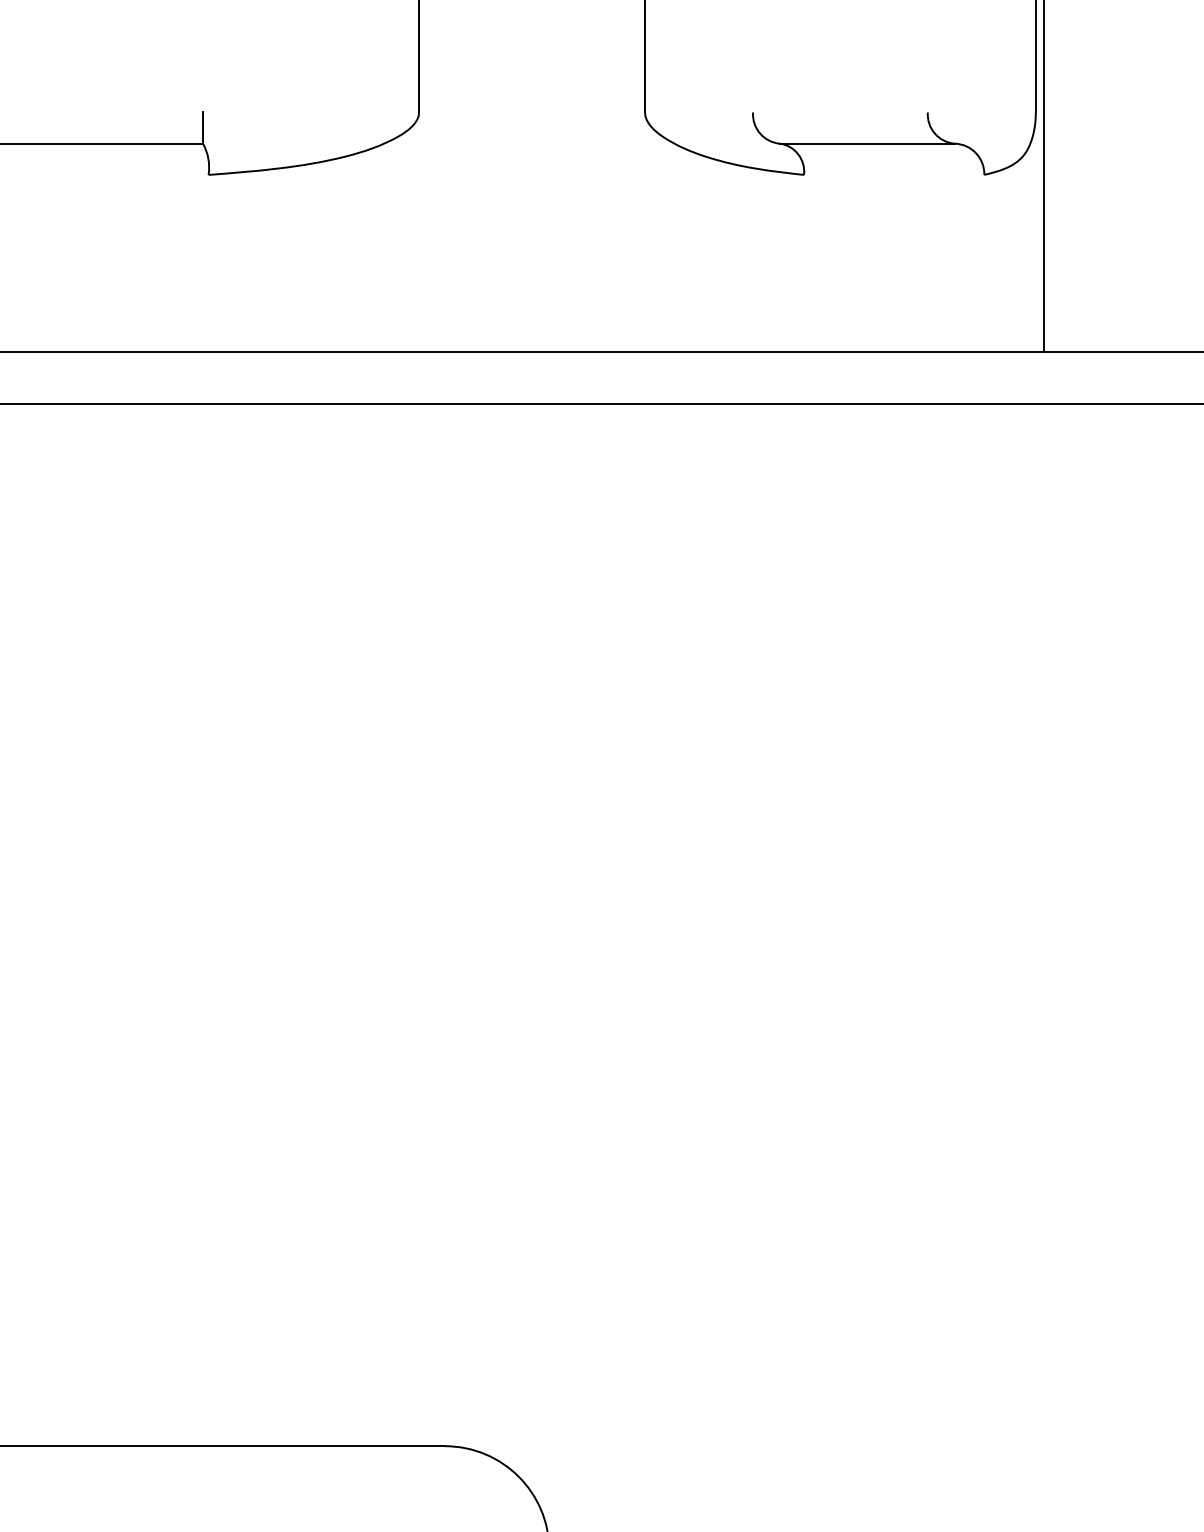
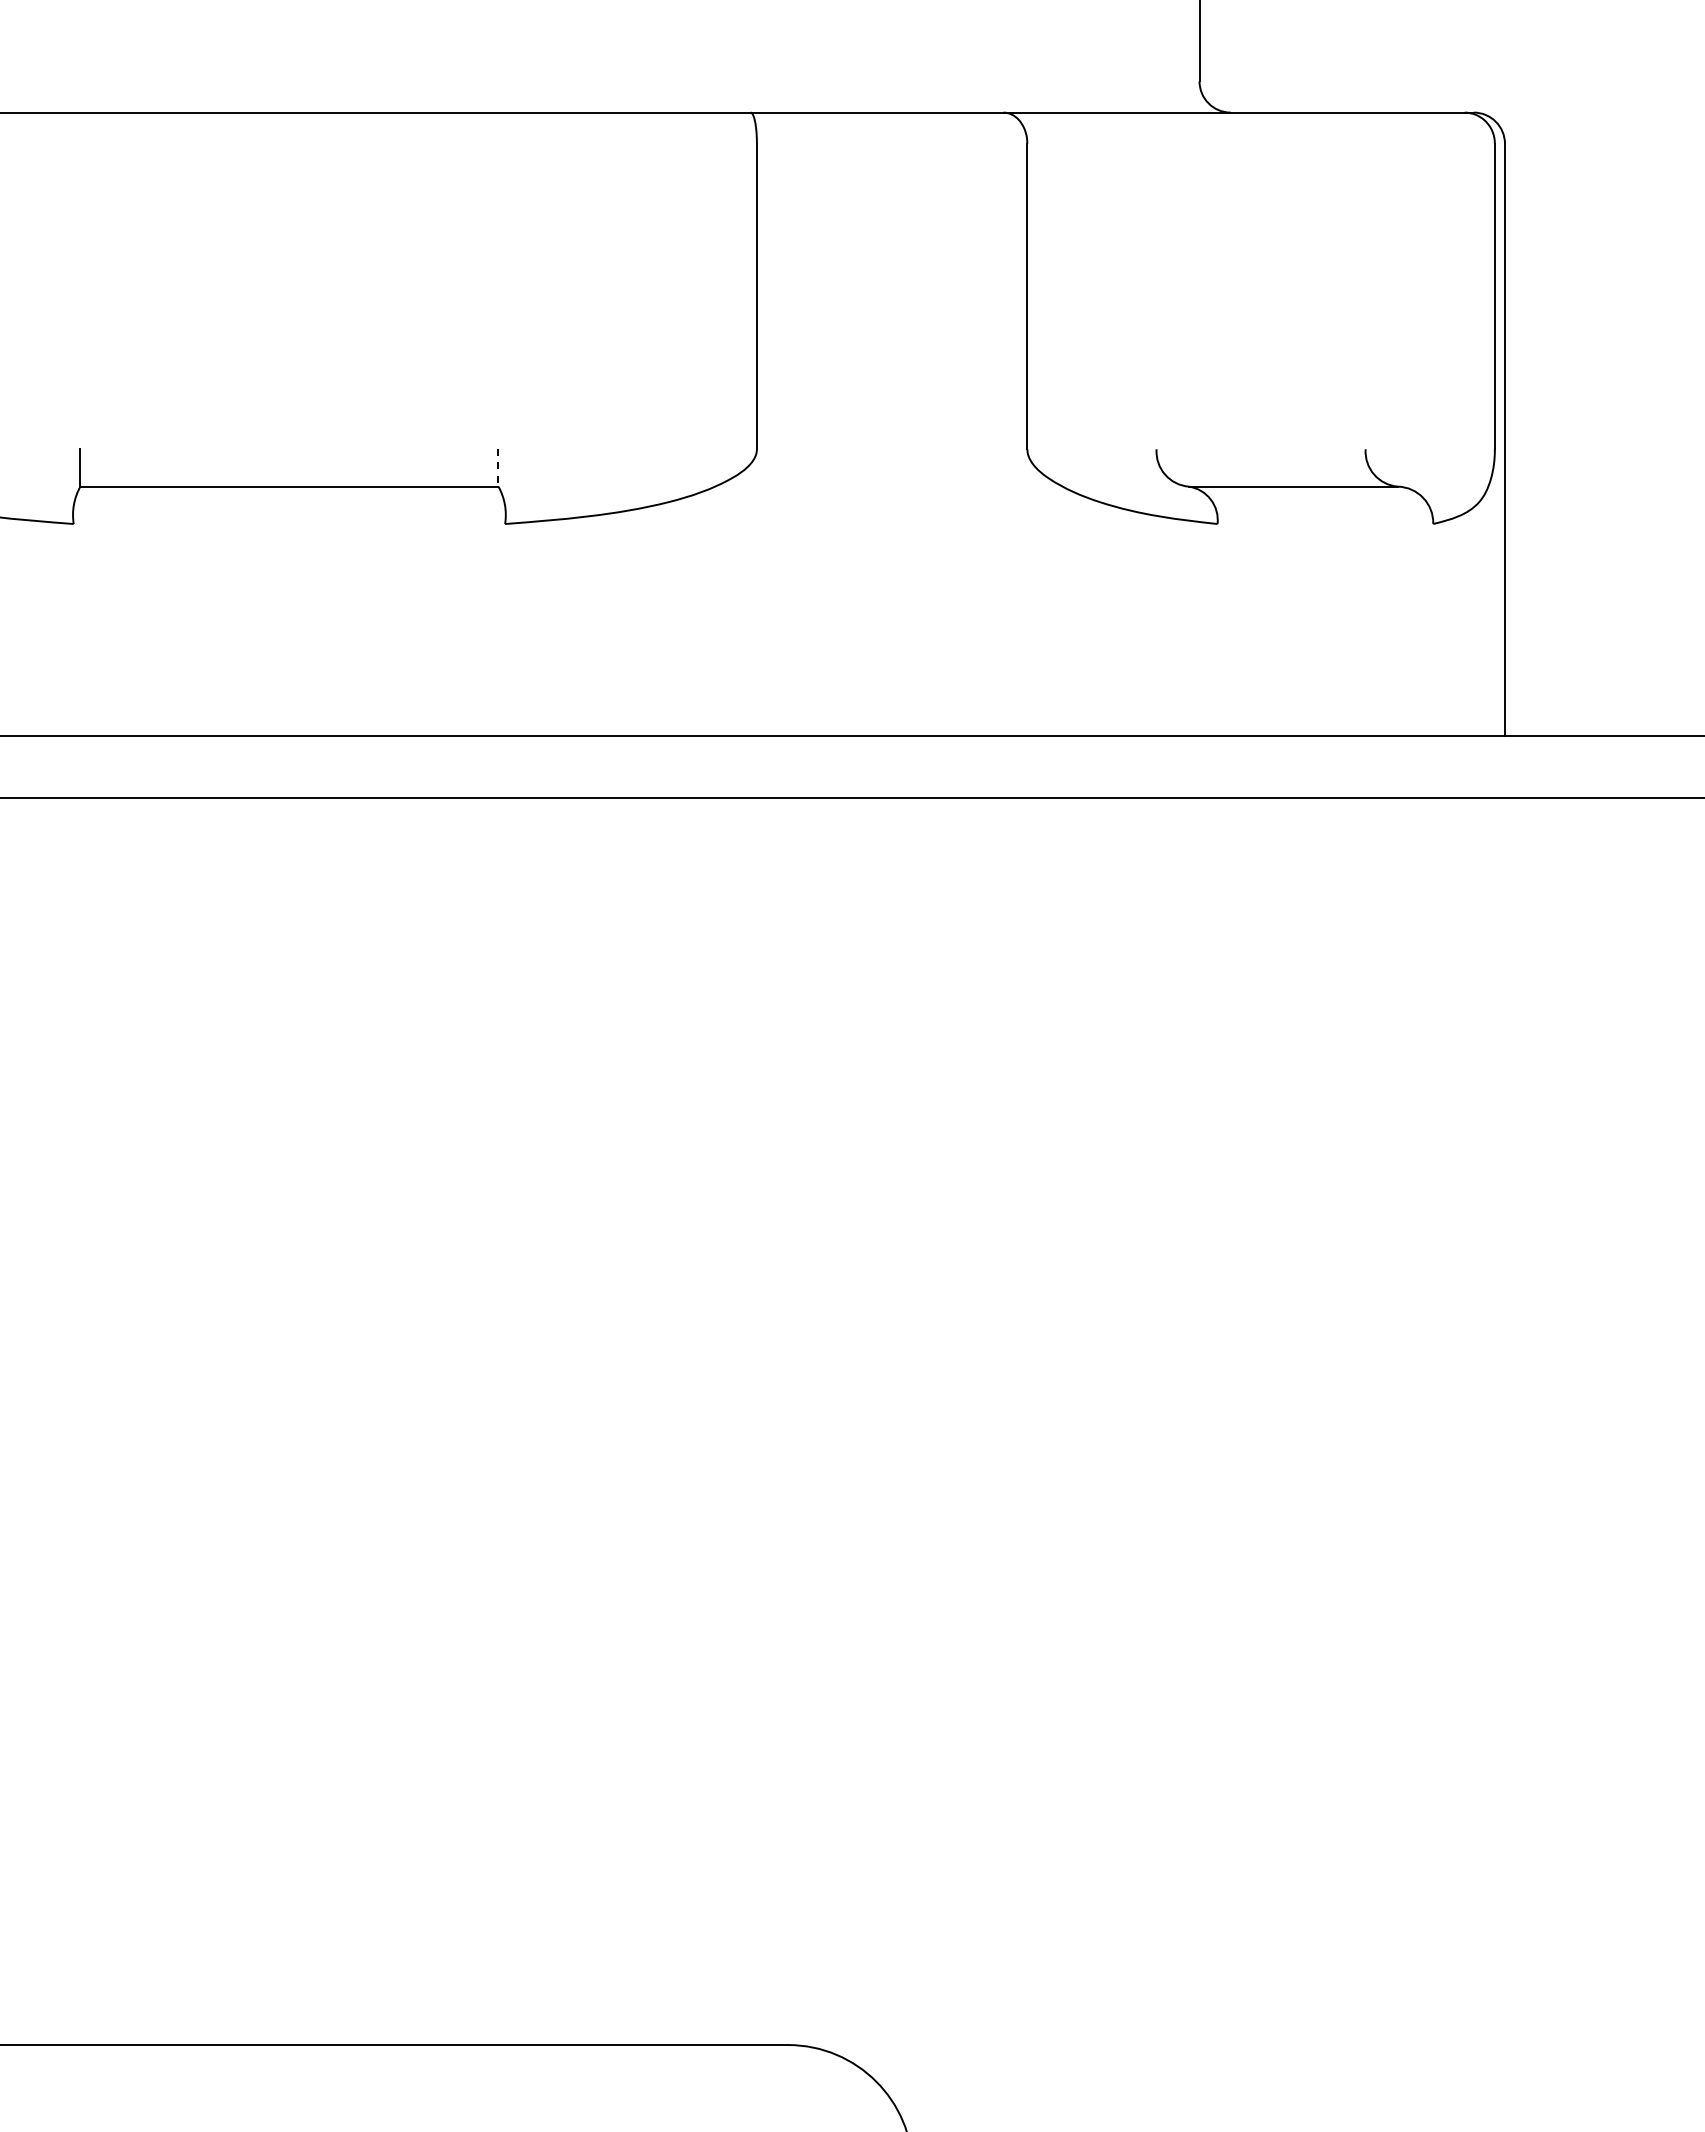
line: (203, 127) -> (498, 467), solid -> dashed

